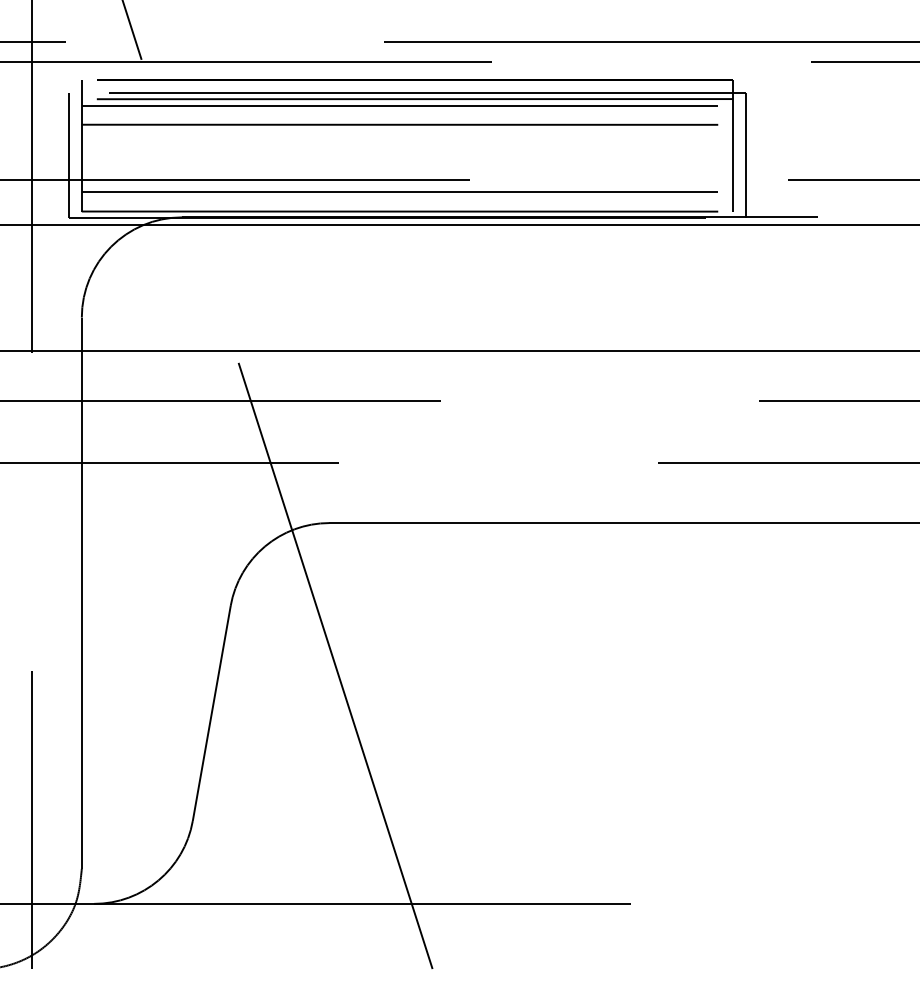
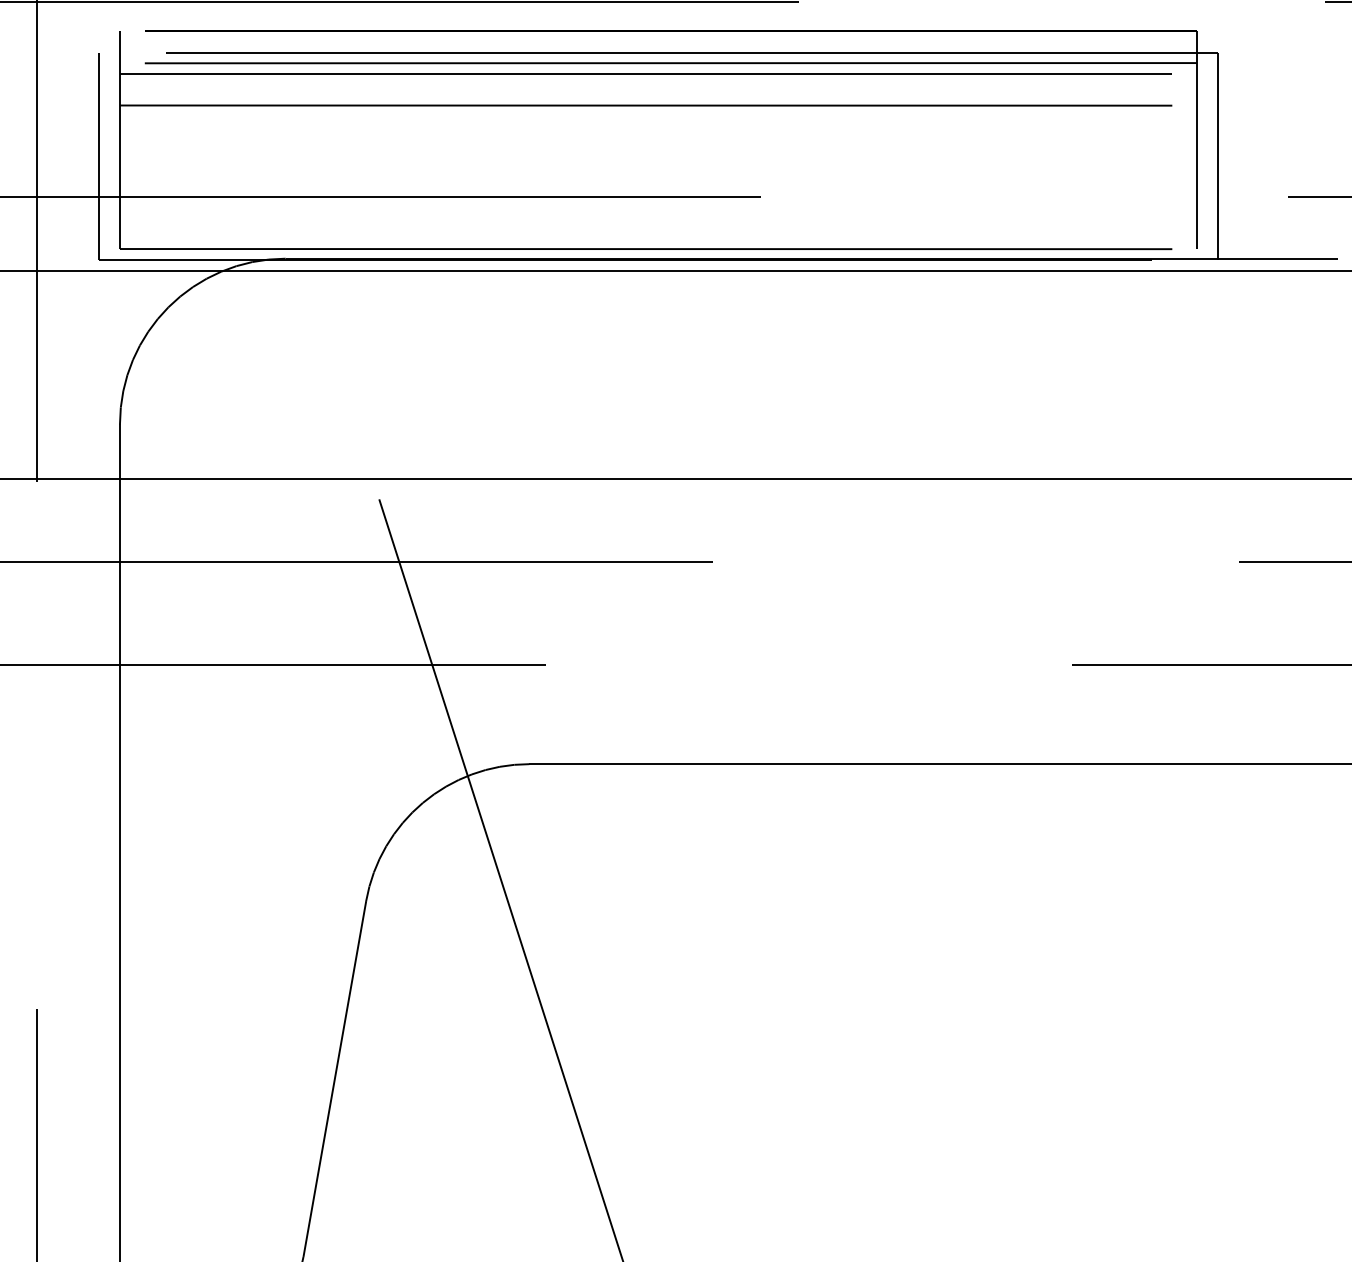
line: (407, 191) -> (658, 215), removed

